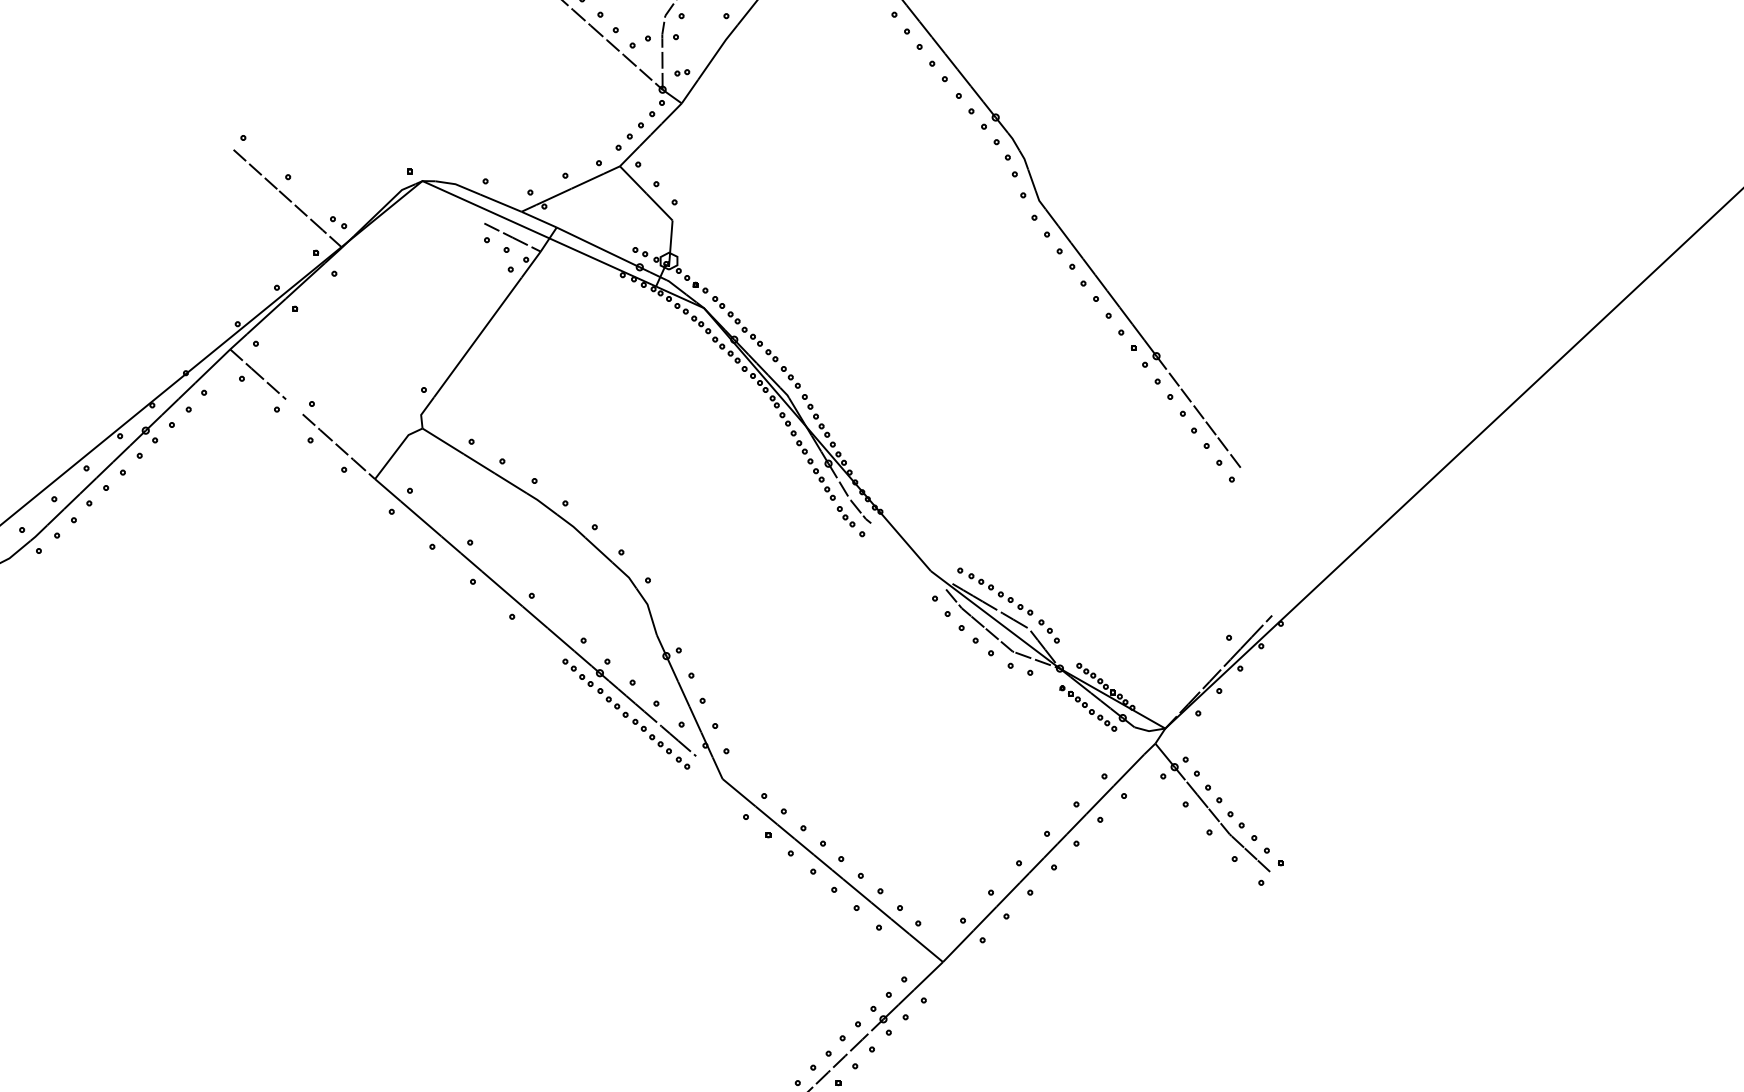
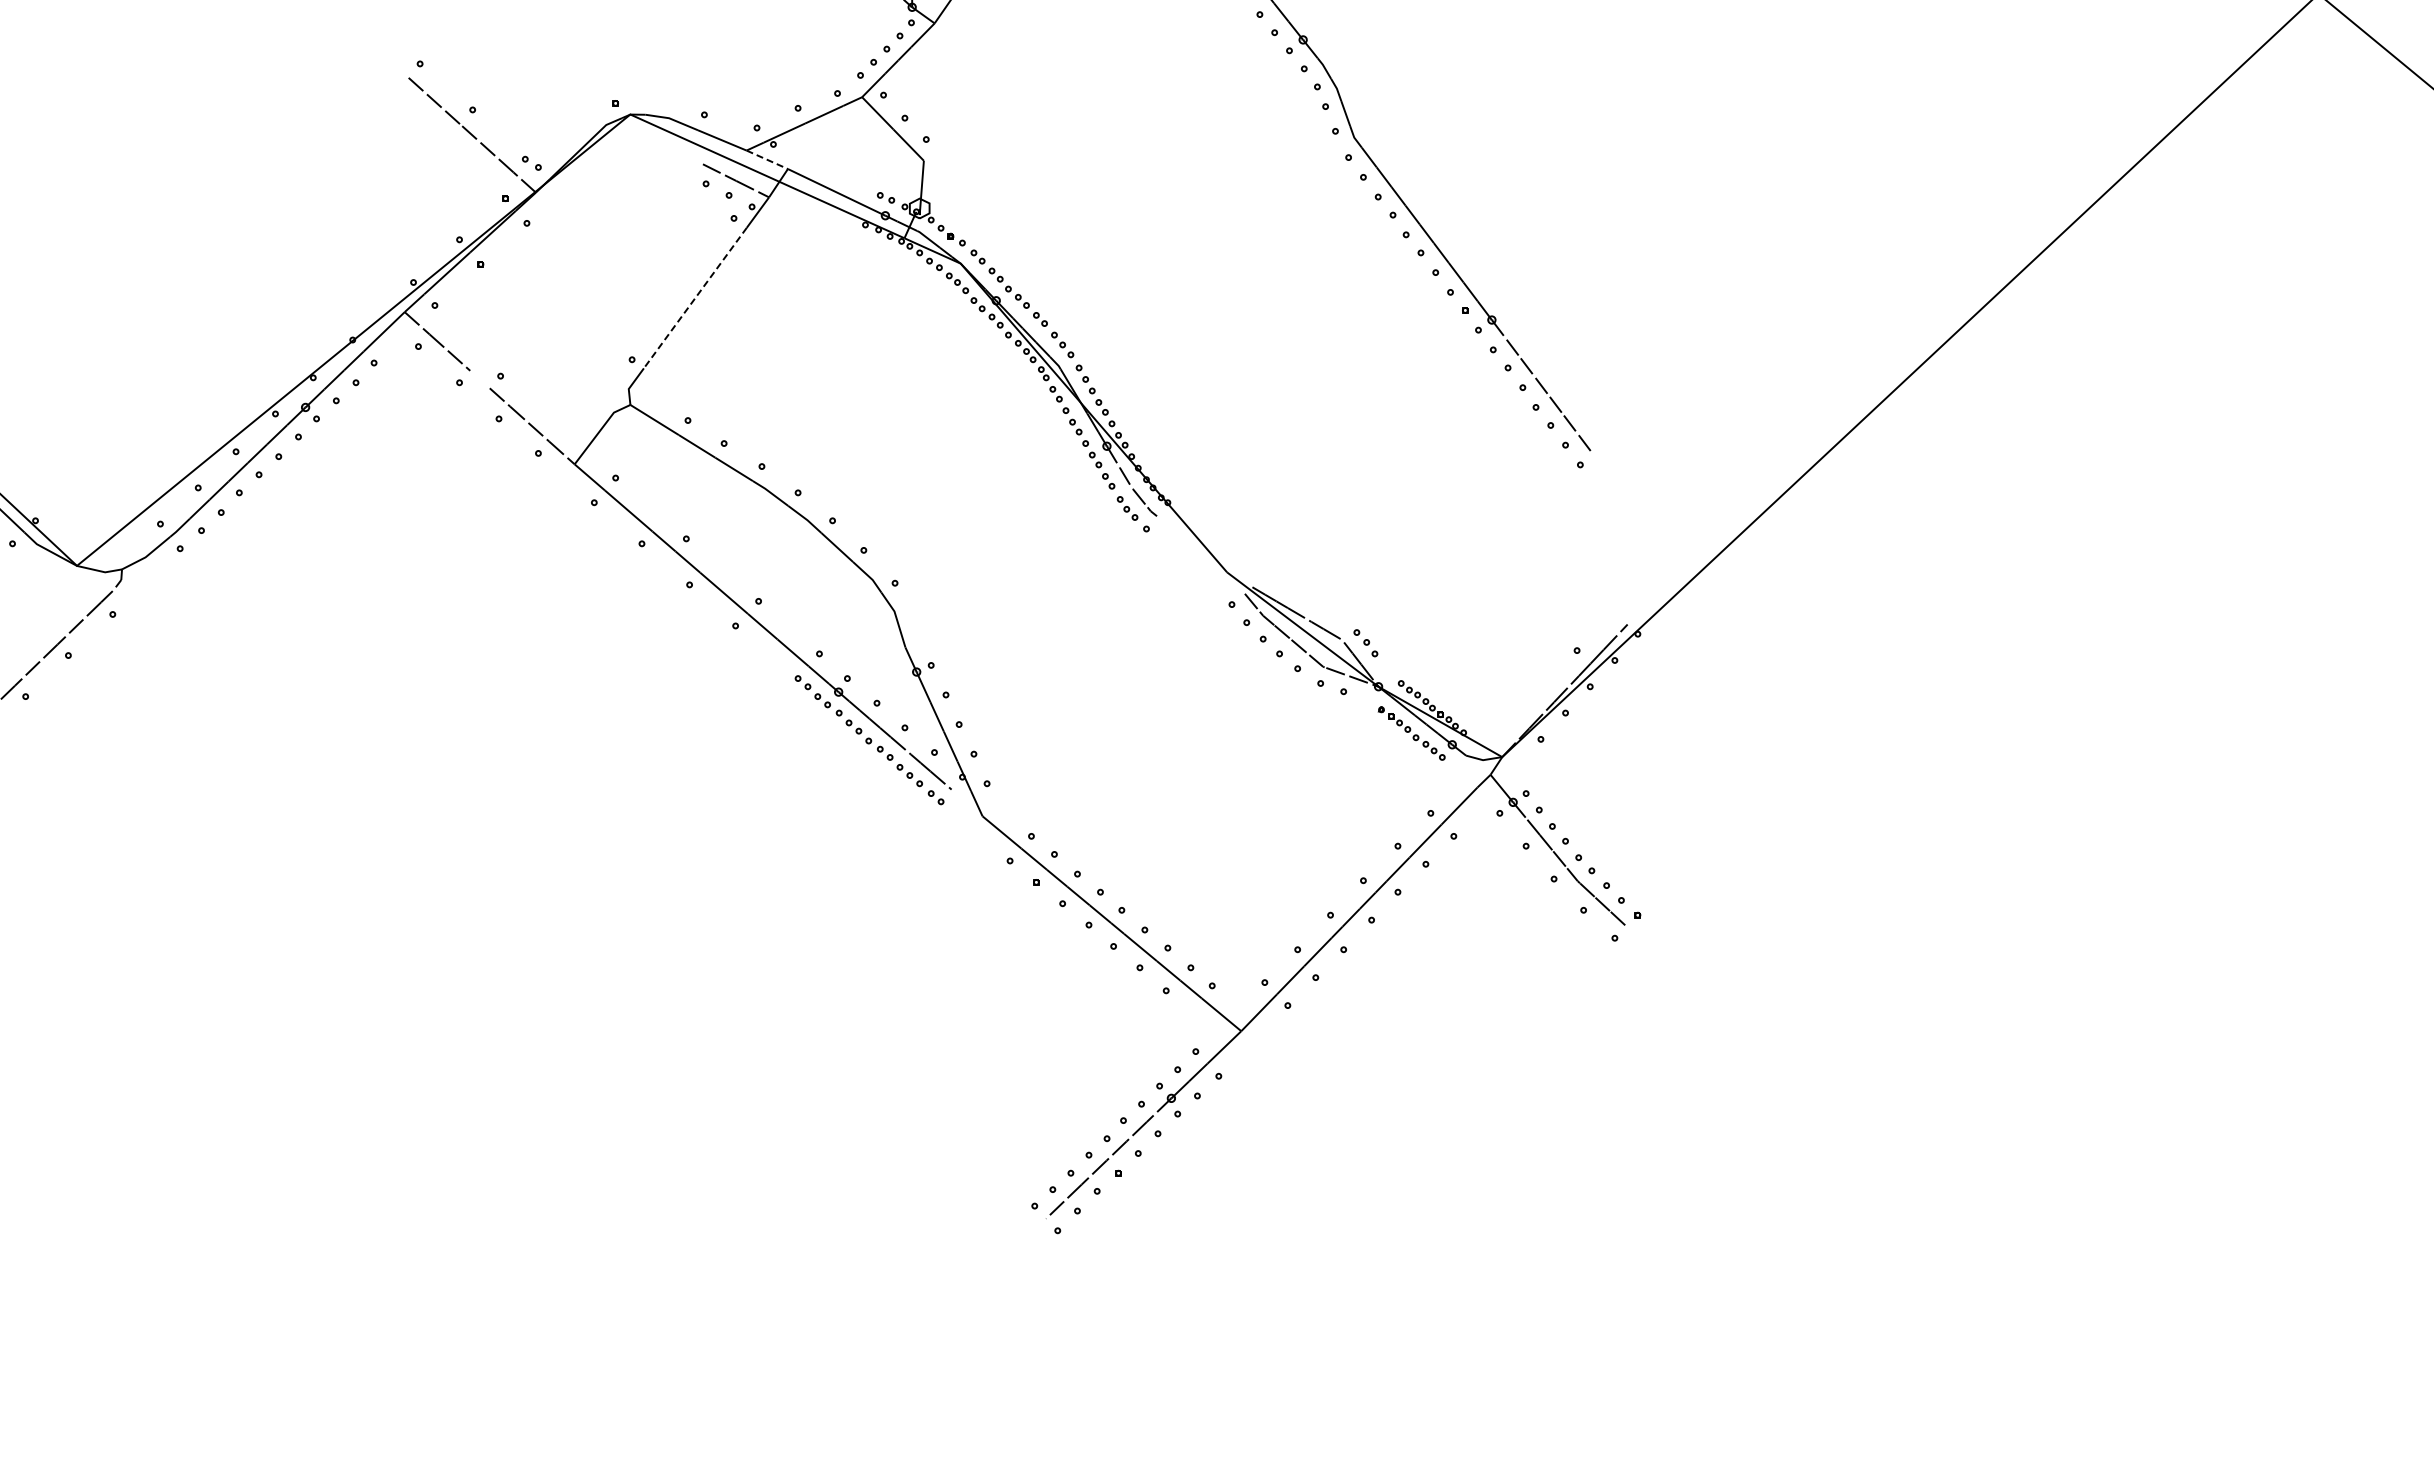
line: (539, 219) -> (767, 159), solid -> dashed
line: (478, 337) -> (695, 298), solid -> dashed
part: (995, 591) -> (1302, 596), removed

